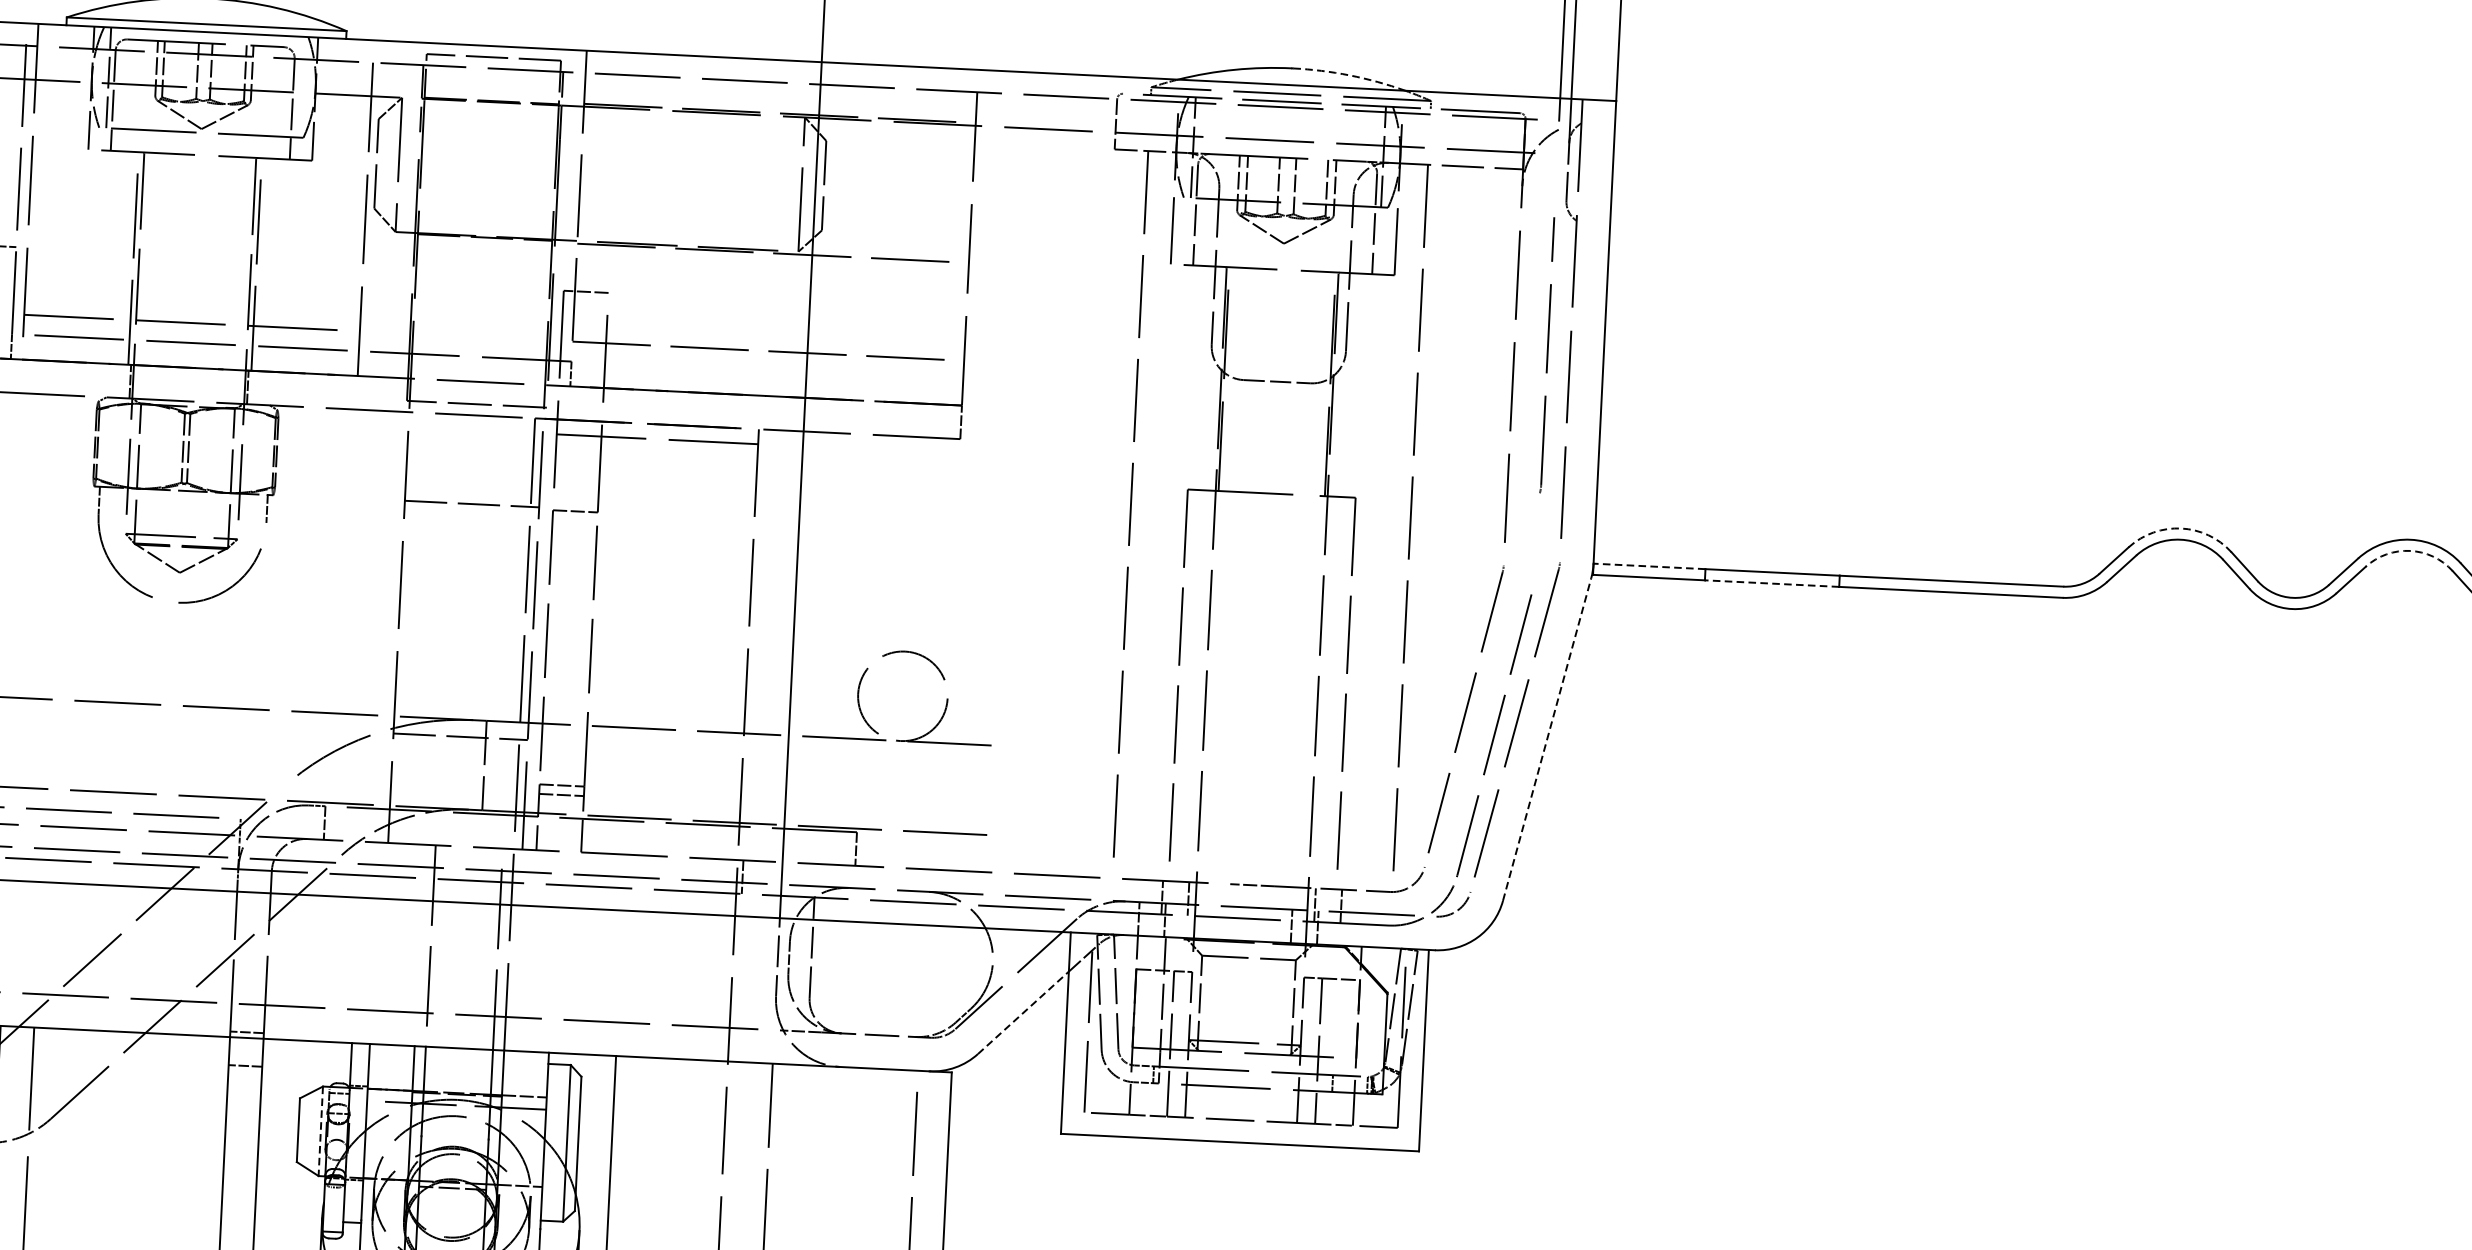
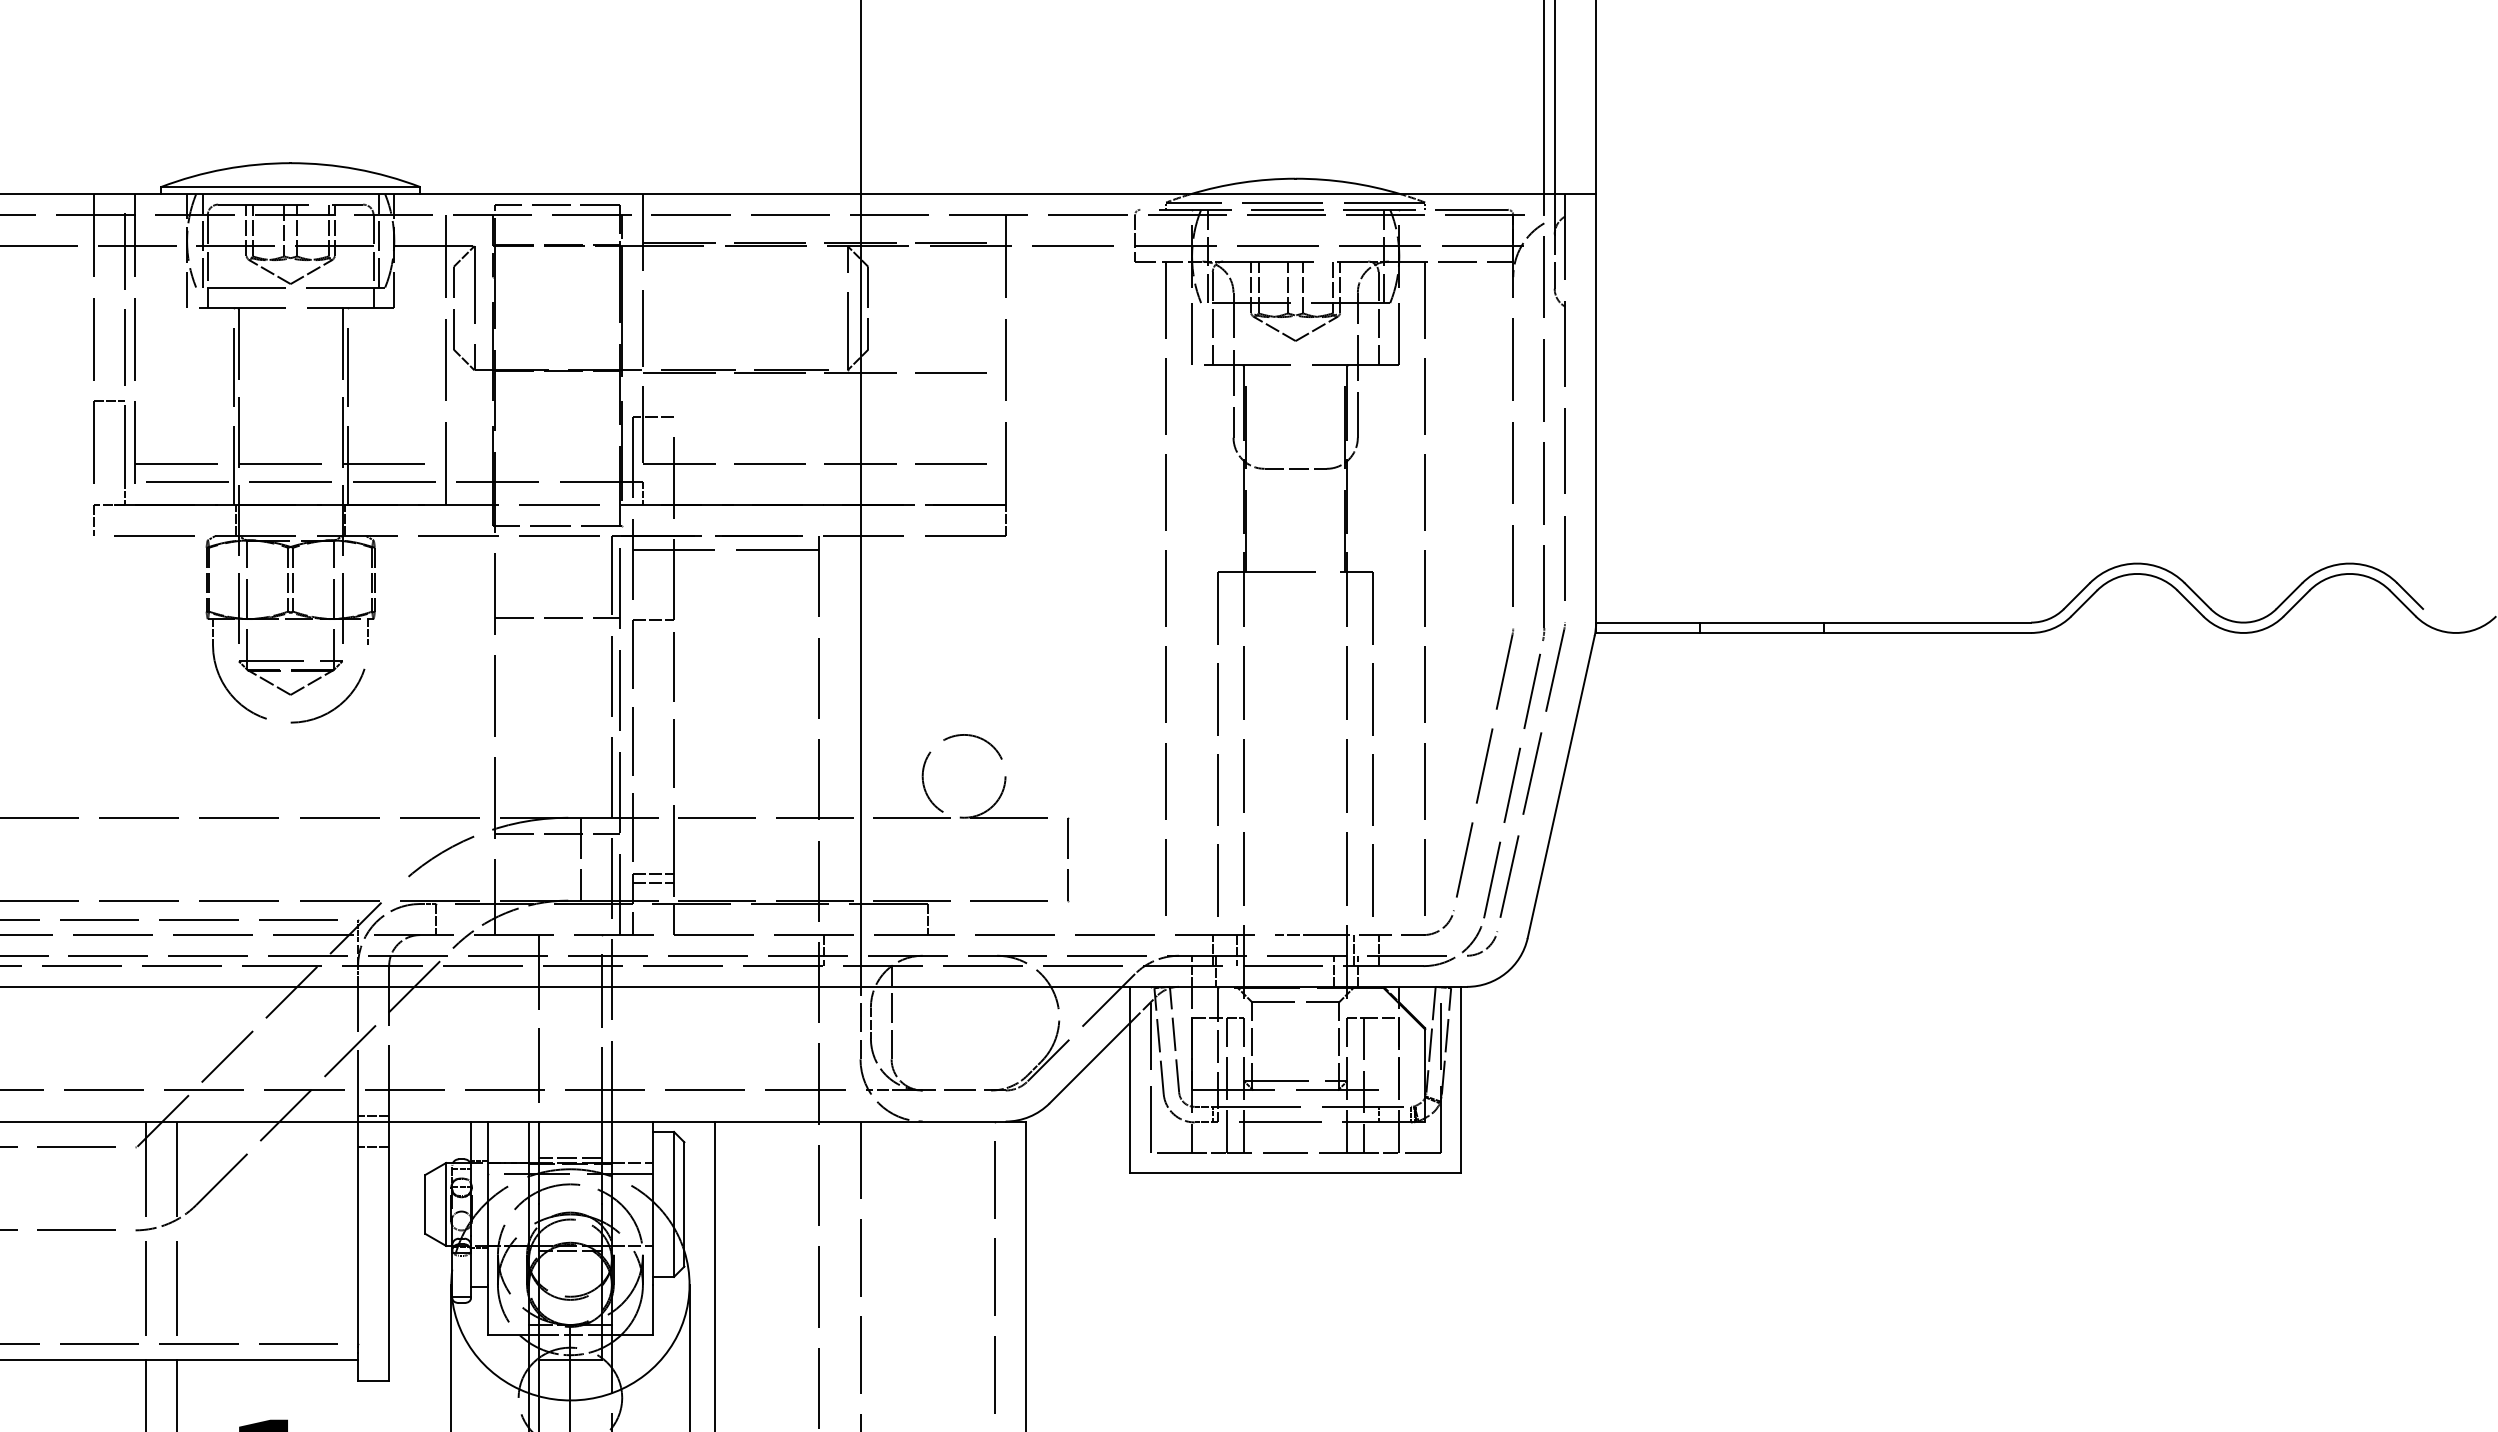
arc: (1349, 75) -> (1348, 182), dashed -> solid
line: (298, 86) -> (378, 240), added
part: (1546, 362) -> (1543, 438), size x1.67
arc: (2181, 528) -> (2137, 563), dashed -> solid
arc: (2409, 550) -> (2349, 573), dashed -> solid
line: (1649, 566) -> (1647, 622), dashed -> solid
line: (1771, 583) -> (1761, 632), dashed -> solid
line: (1547, 739) -> (1561, 787), dashed -> solid
line: (1010, 790) -> (1067, 858), added
line: (1023, 1013) -> (1089, 1063), dashed -> solid
line: (457, 1087) -> (570, 1157), added
line: (321, 1131) -> (446, 1204), dashed -> solid

